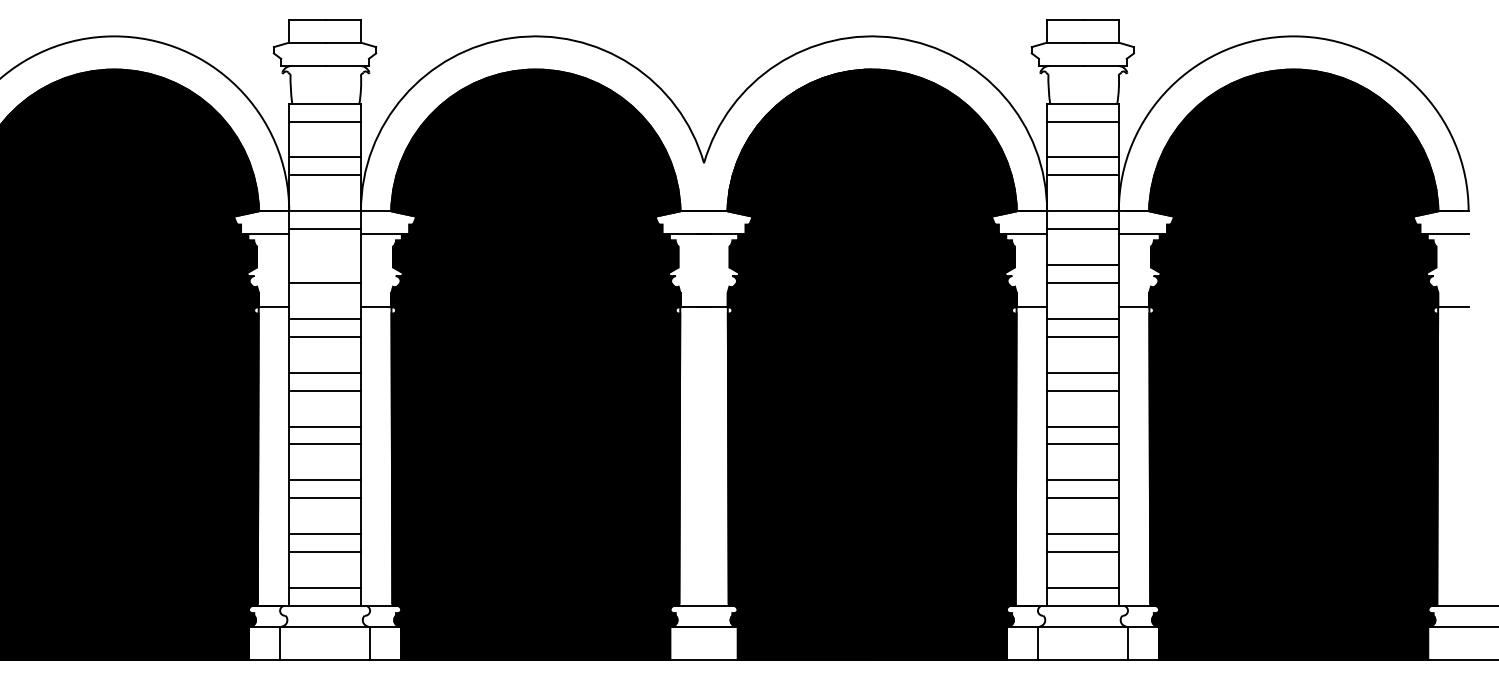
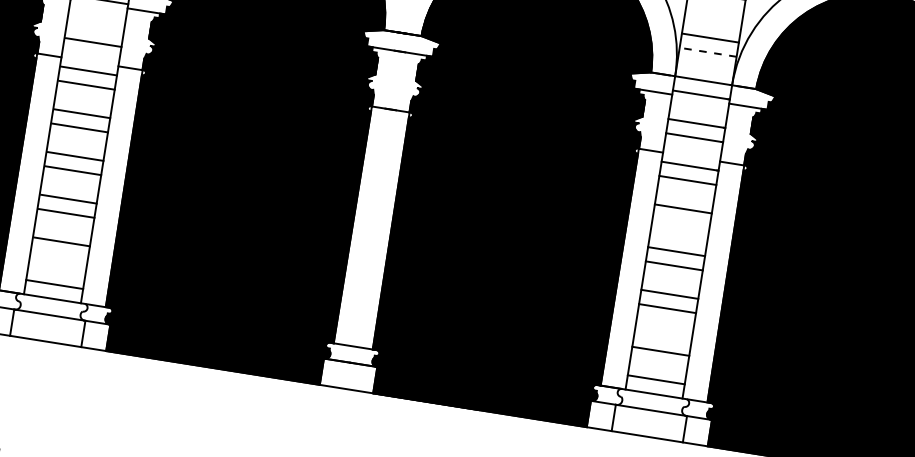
line: (1082, 121) -> (714, 9), removed
line: (1082, 175) -> (707, 52), solid -> dashed
line: (1082, 390) -> (680, 222), removed
line: (1082, 534) -> (662, 337), removed
line: (325, 552) -> (59, 256), removed

